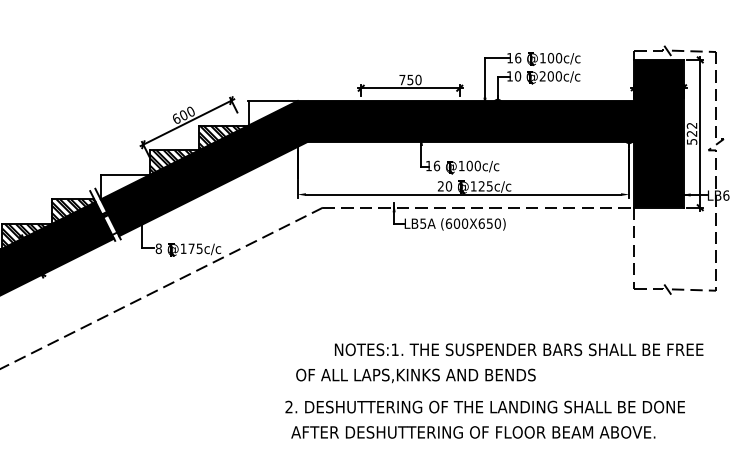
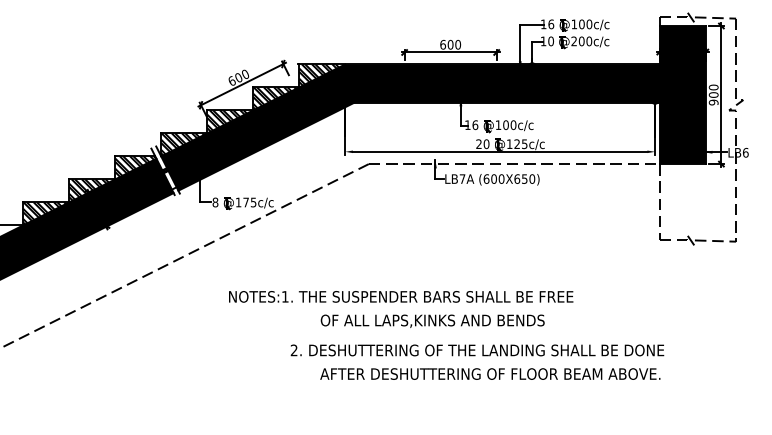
text: (406, 79) -> (446, 44), 750 -> 600
hatch: (272, 111) -> (321, 74), added
text: (691, 133) -> (713, 94), 522 -> 900
hatch: (124, 186) -> (183, 144), added
text: (423, 223) -> (462, 178), LB5A -> LB7A
text: (519, 349) -> (401, 296), moved
text: (415, 375) -> (432, 320), moved
text: (485, 407) -> (477, 350), moved
text: (473, 431) -> (490, 373), moved

